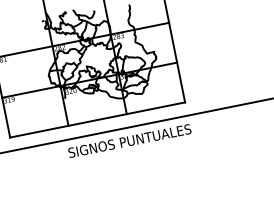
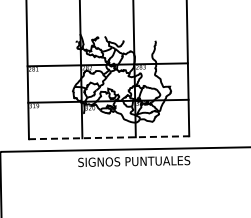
line: (98, 119) -> (109, 137), solid -> dashed

